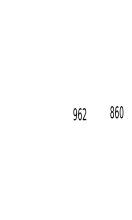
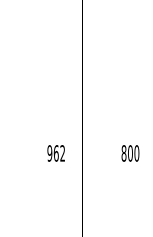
text: (116, 111) -> (129, 152), 860 -> 800
text: (79, 114) -> (55, 153), moved

